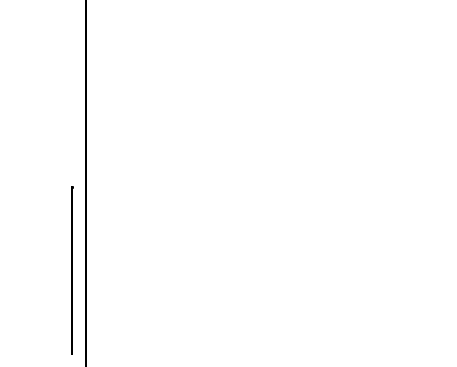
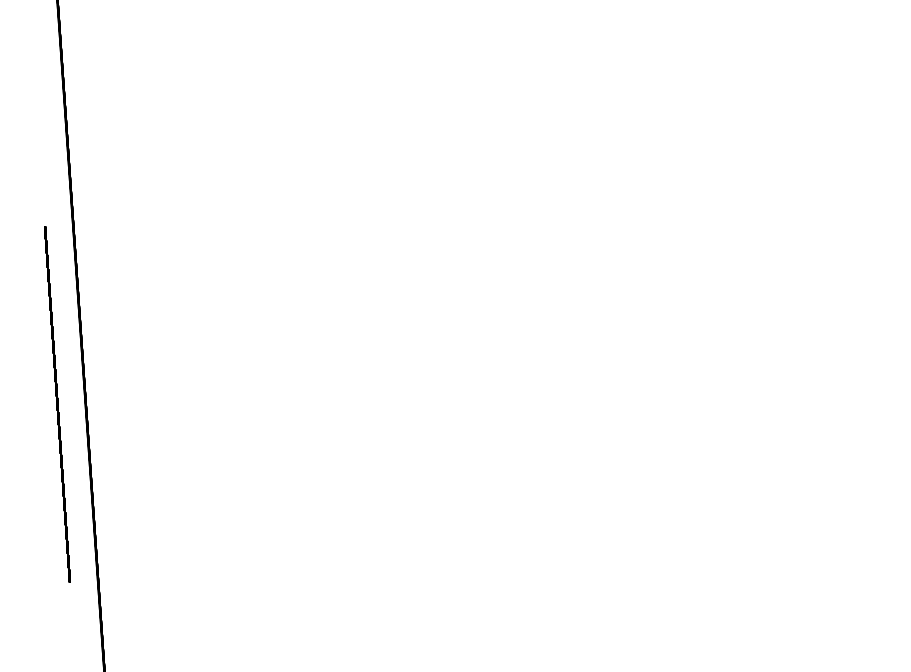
line: (72, 270) -> (57, 405), moved

